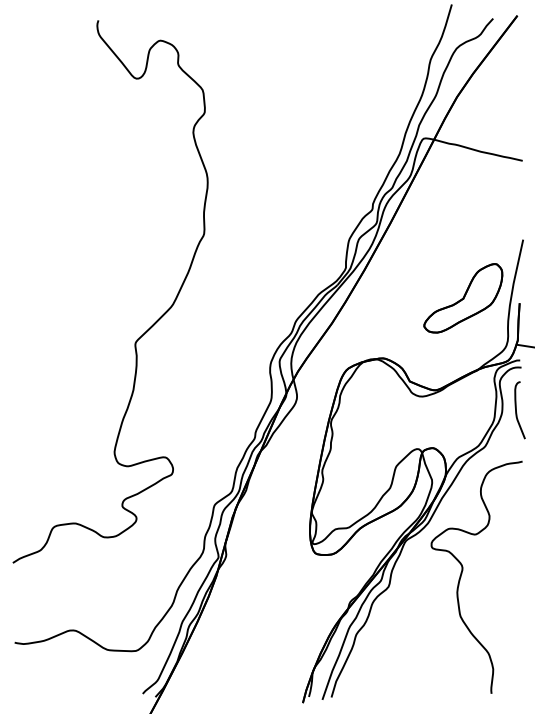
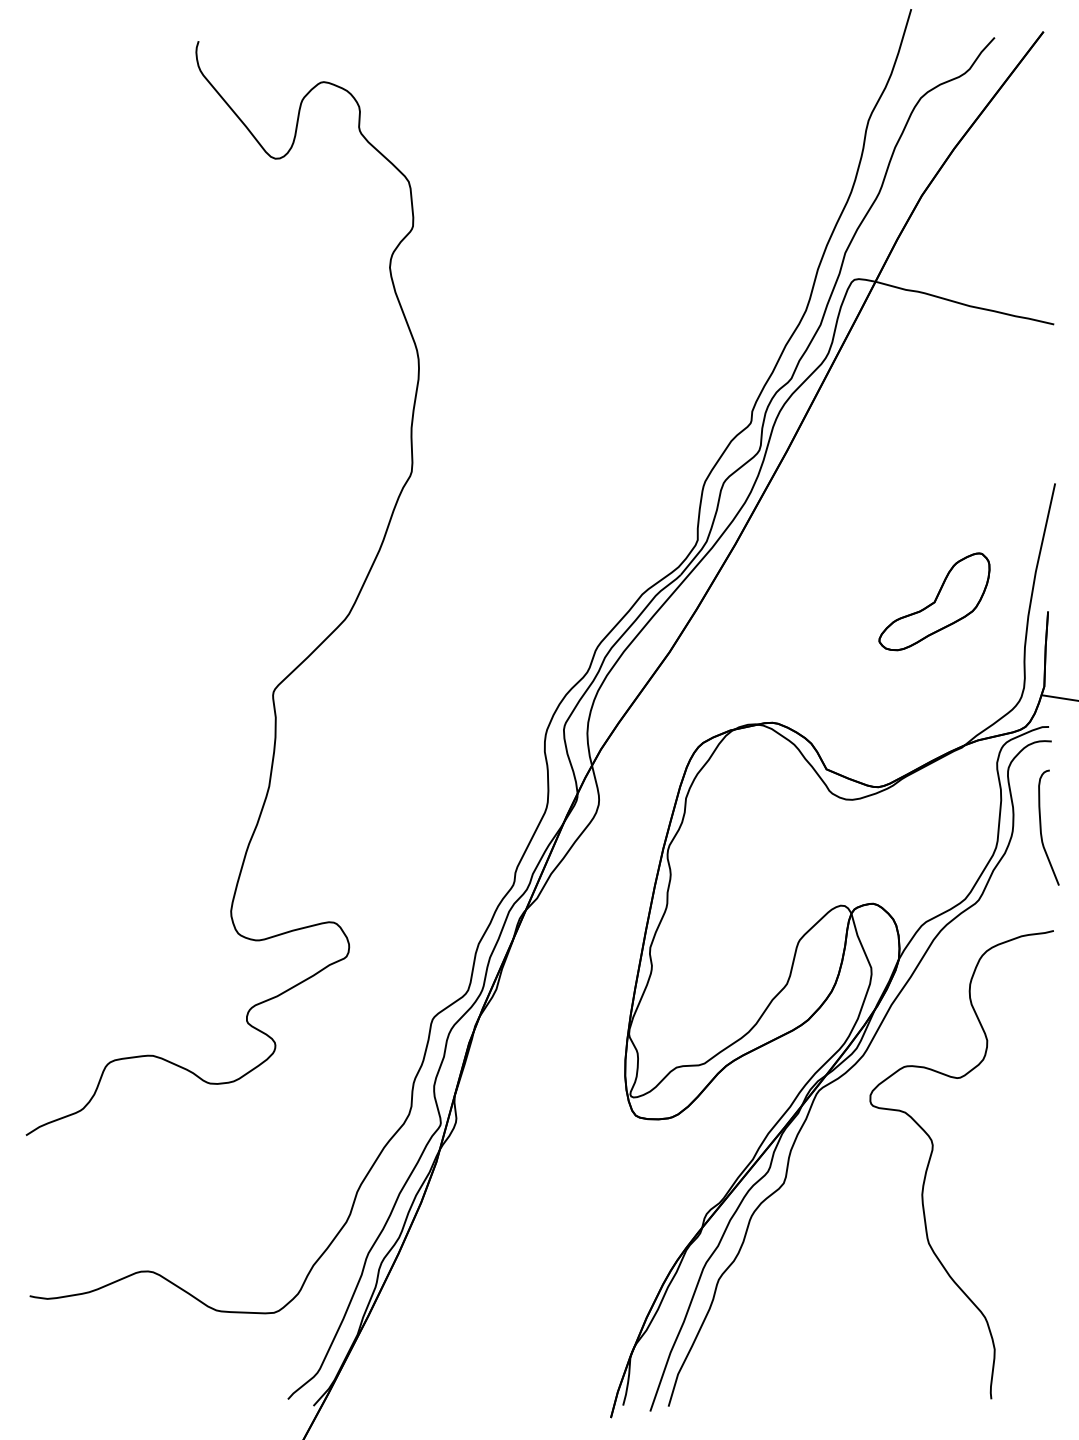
part: (463, 298) -> (934, 602), size x0.7

